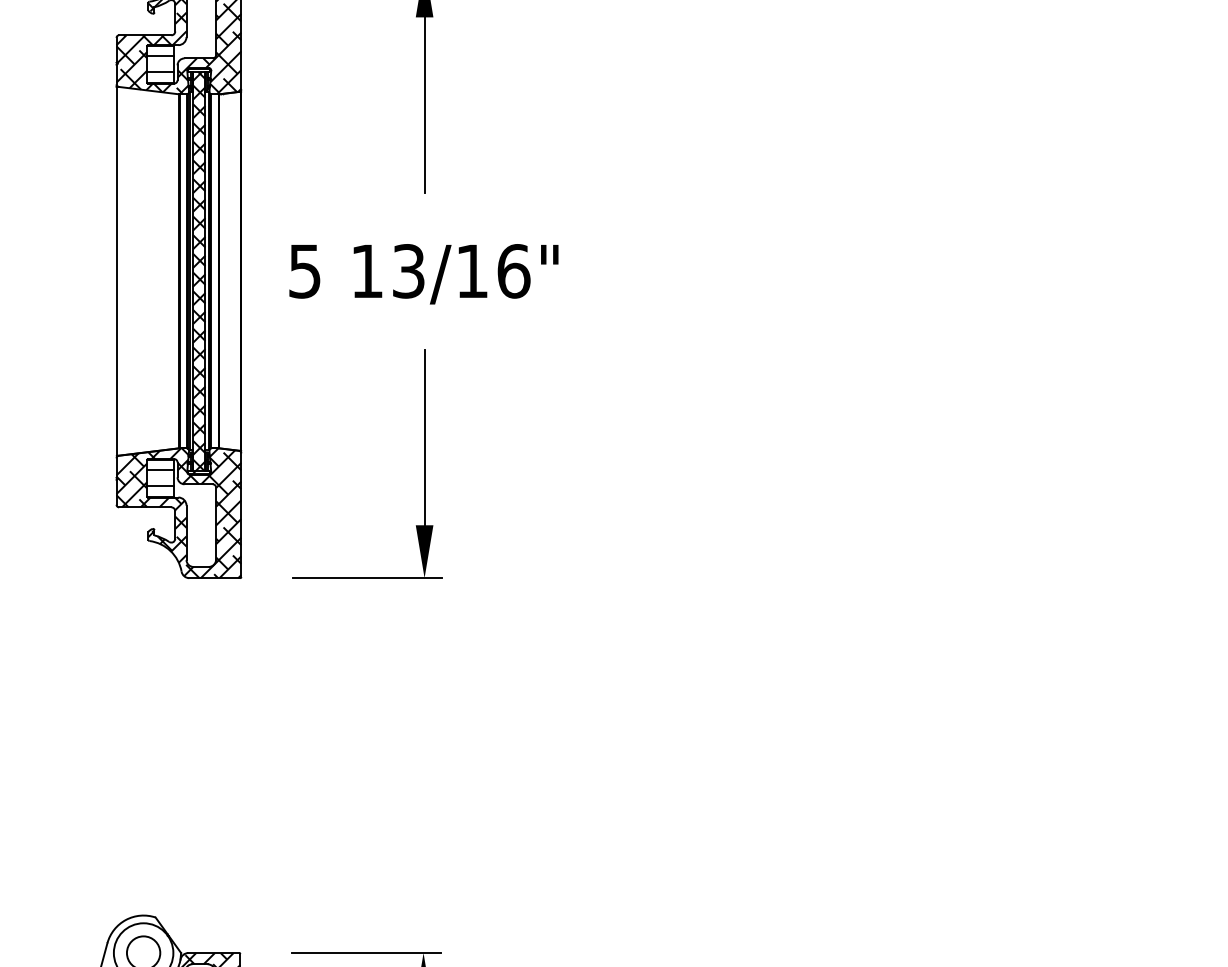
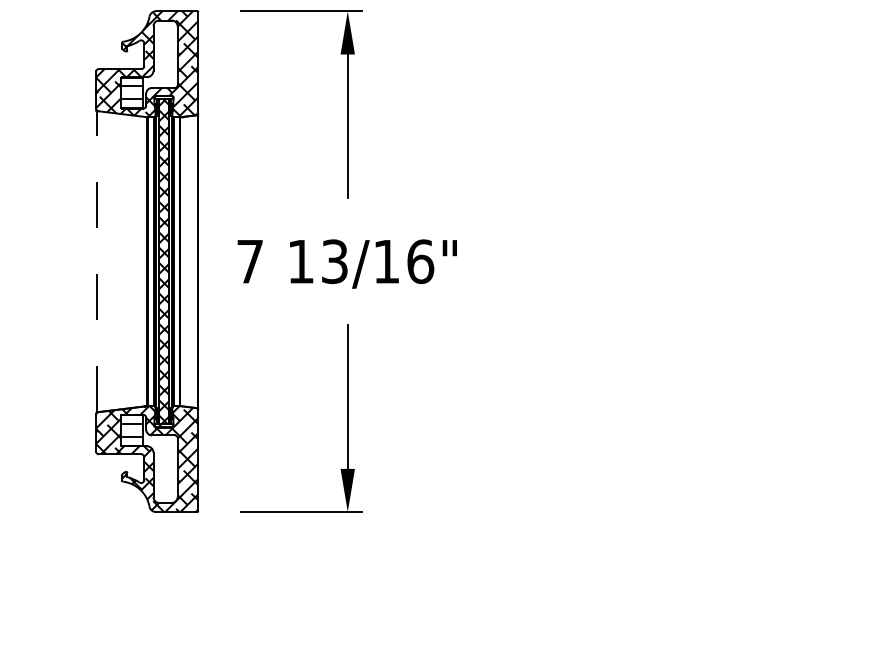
line: (116, 271) -> (96, 261), solid -> dashed
text: (304, 271) -> (249, 261), 5 -> 7

